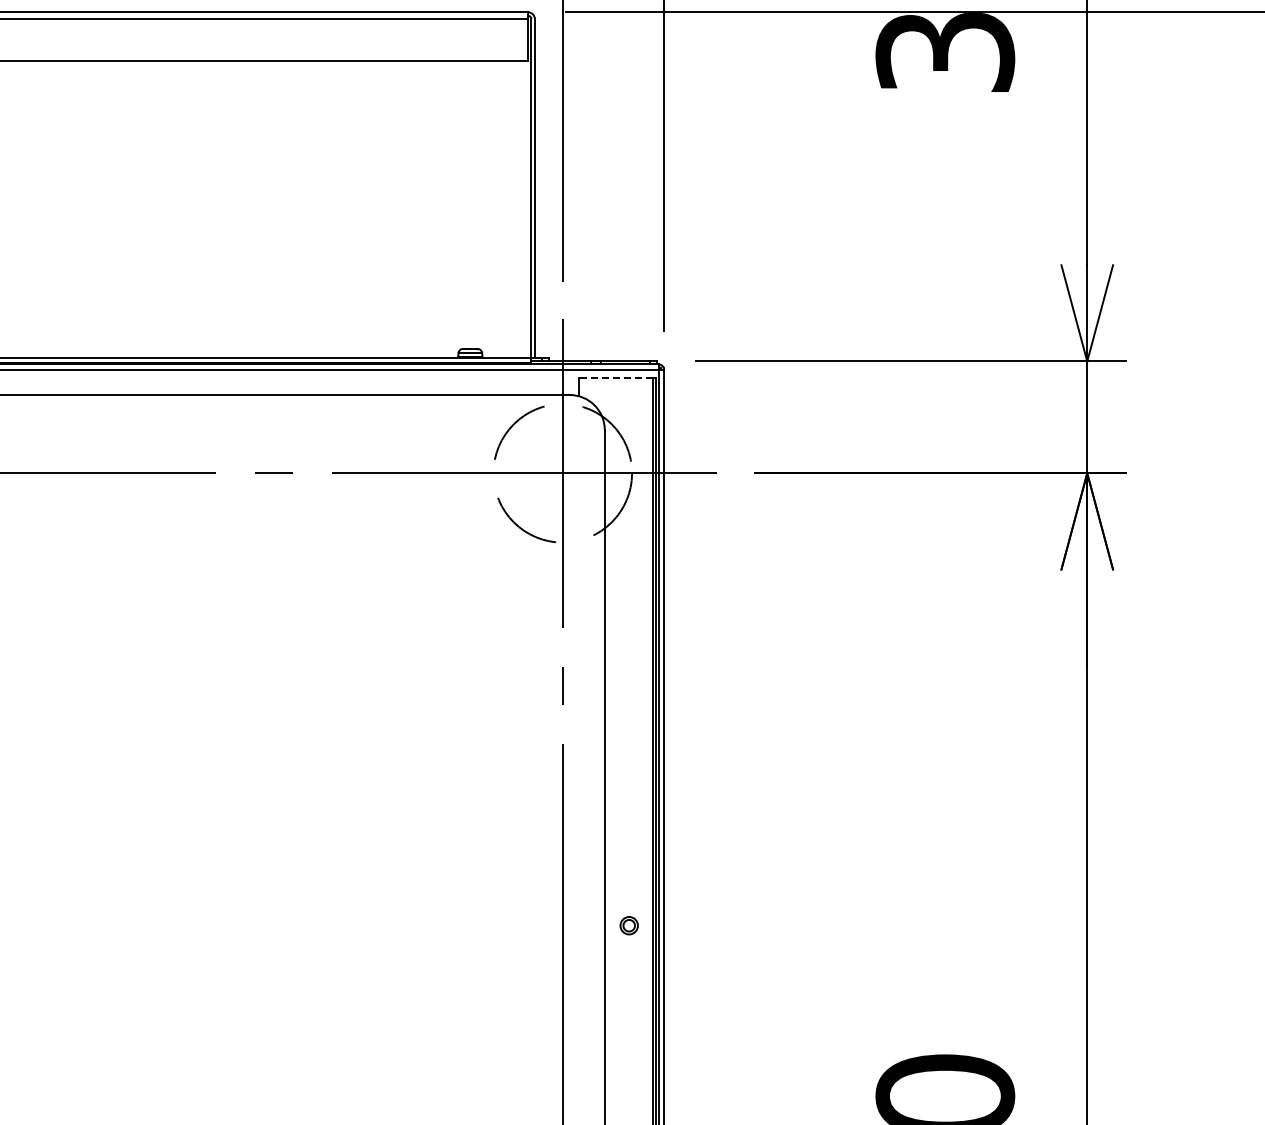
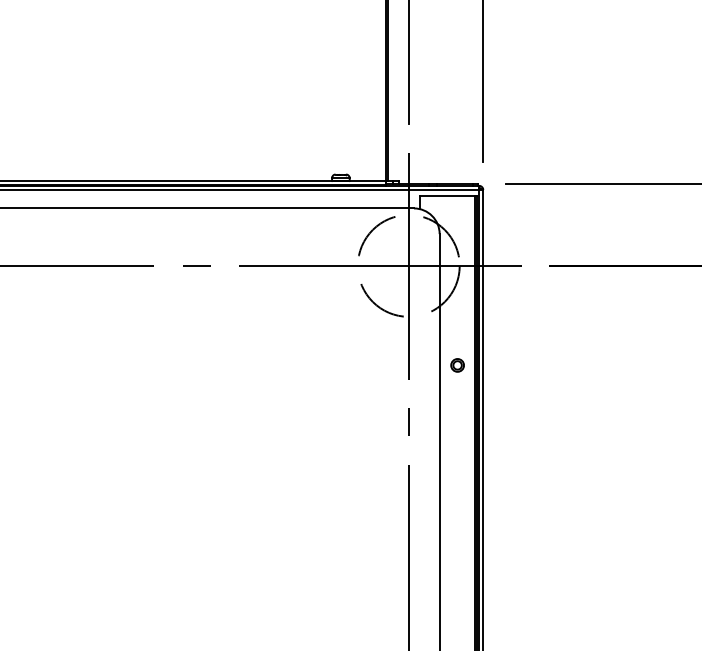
line: (615, 377) -> (447, 195), dashed -> solid
part: (628, 925) -> (457, 365), moved

